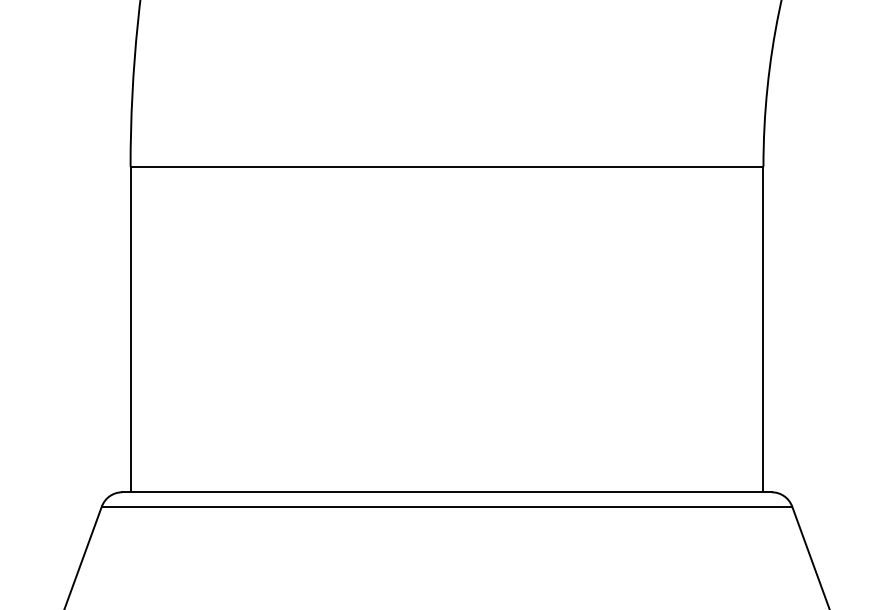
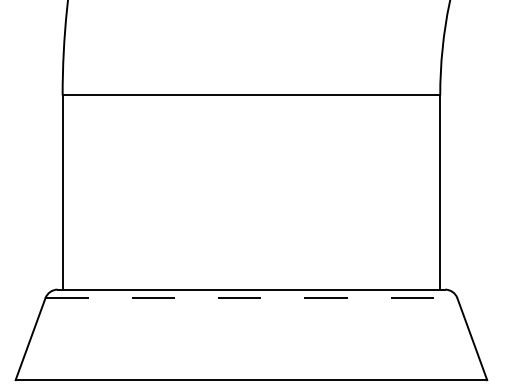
line: (447, 507) -> (251, 298), solid -> dashed

